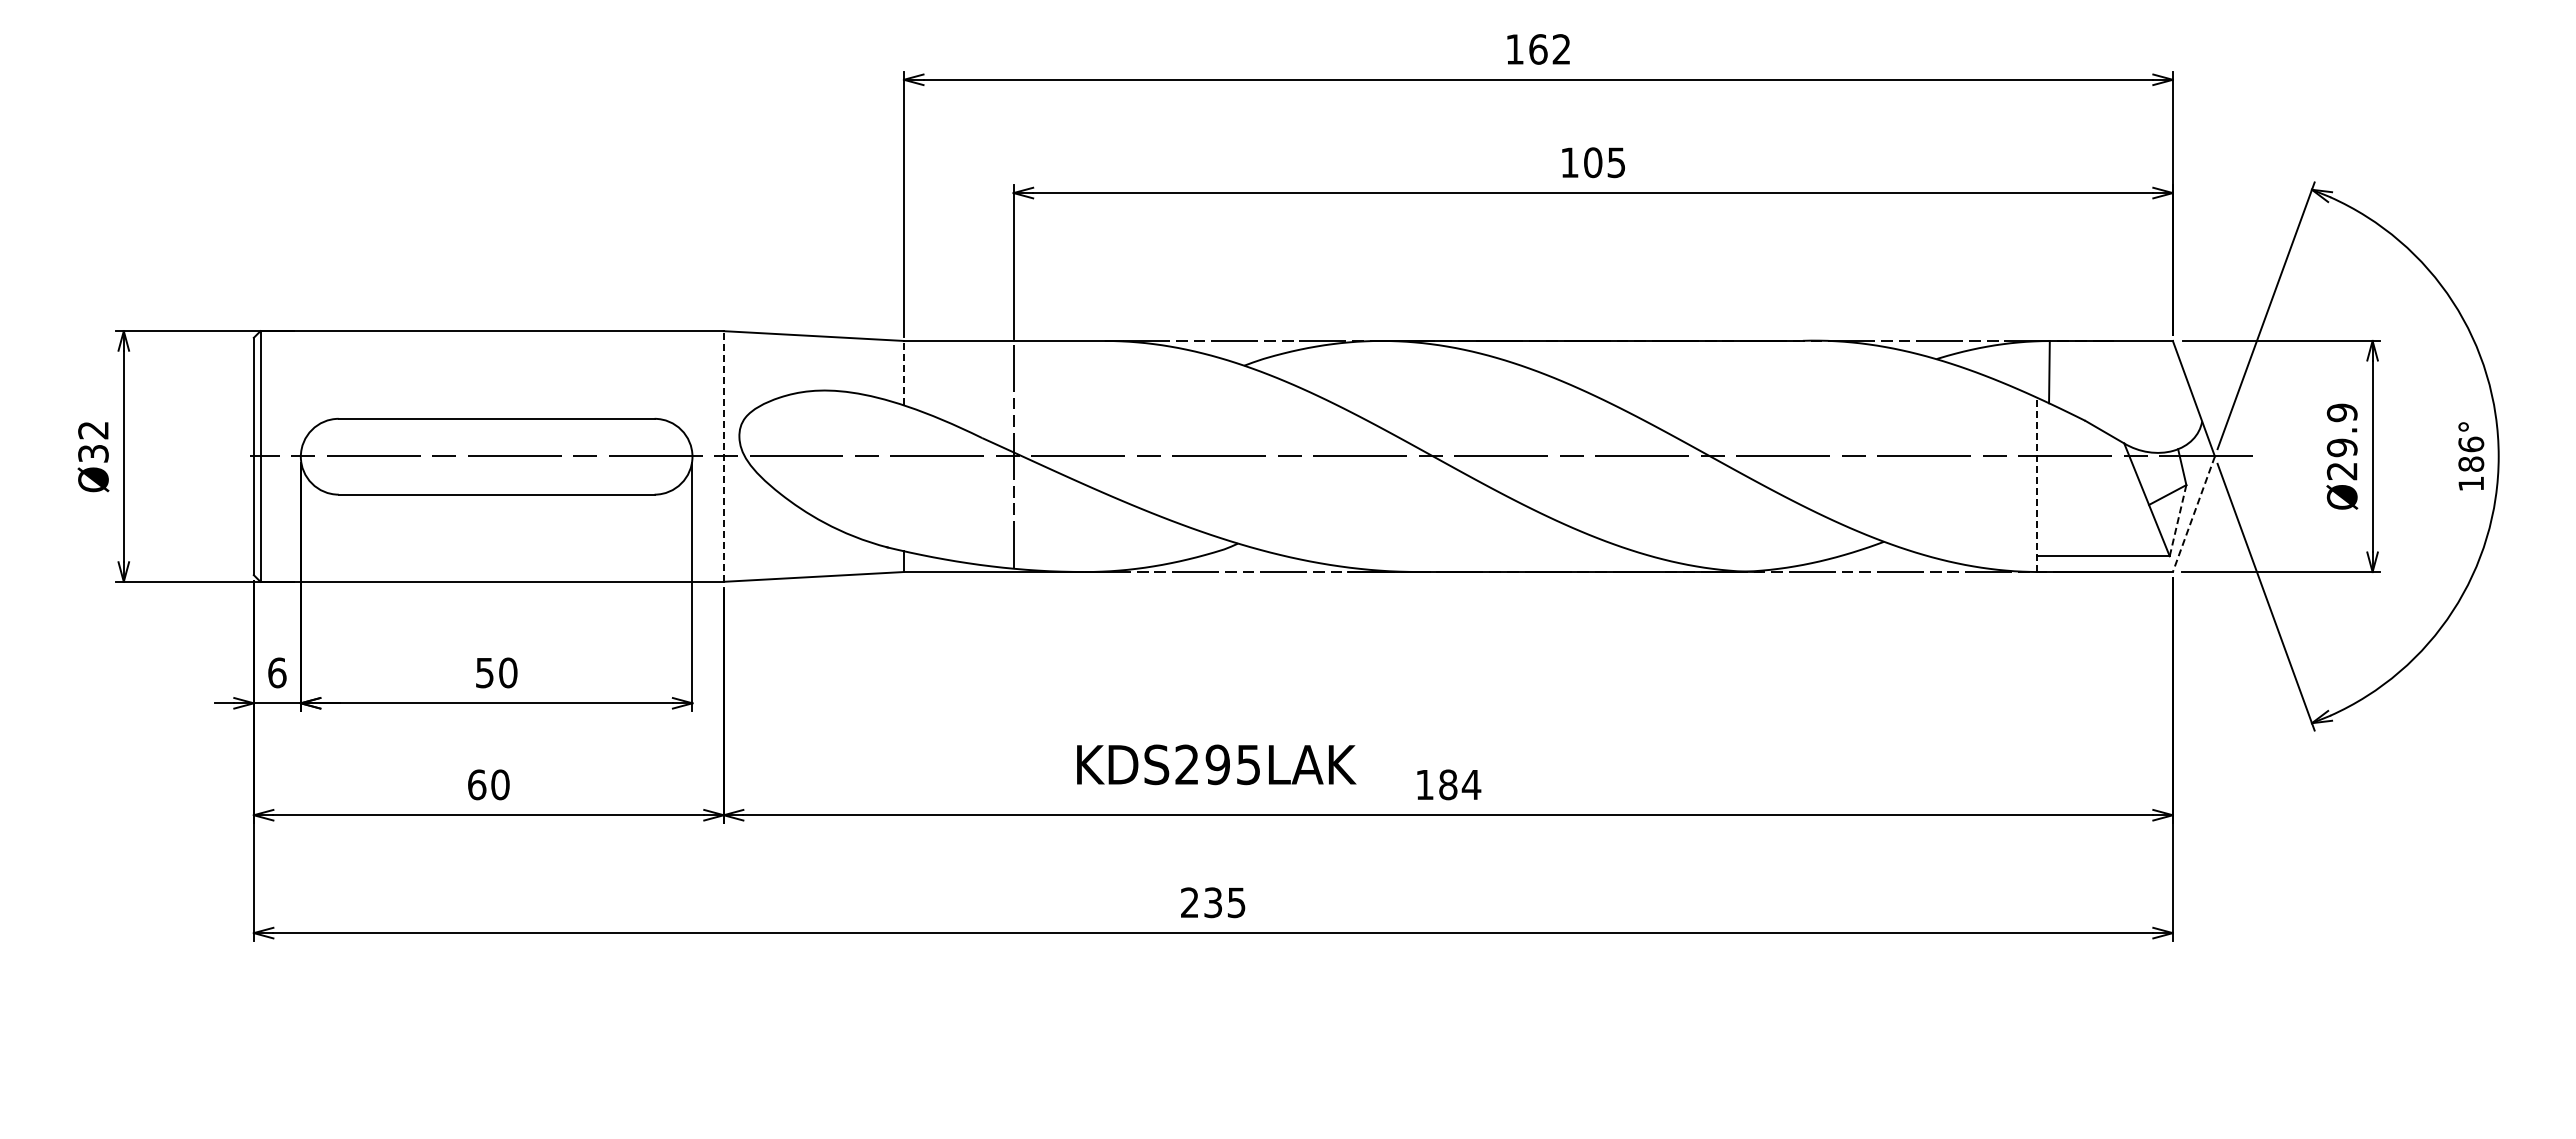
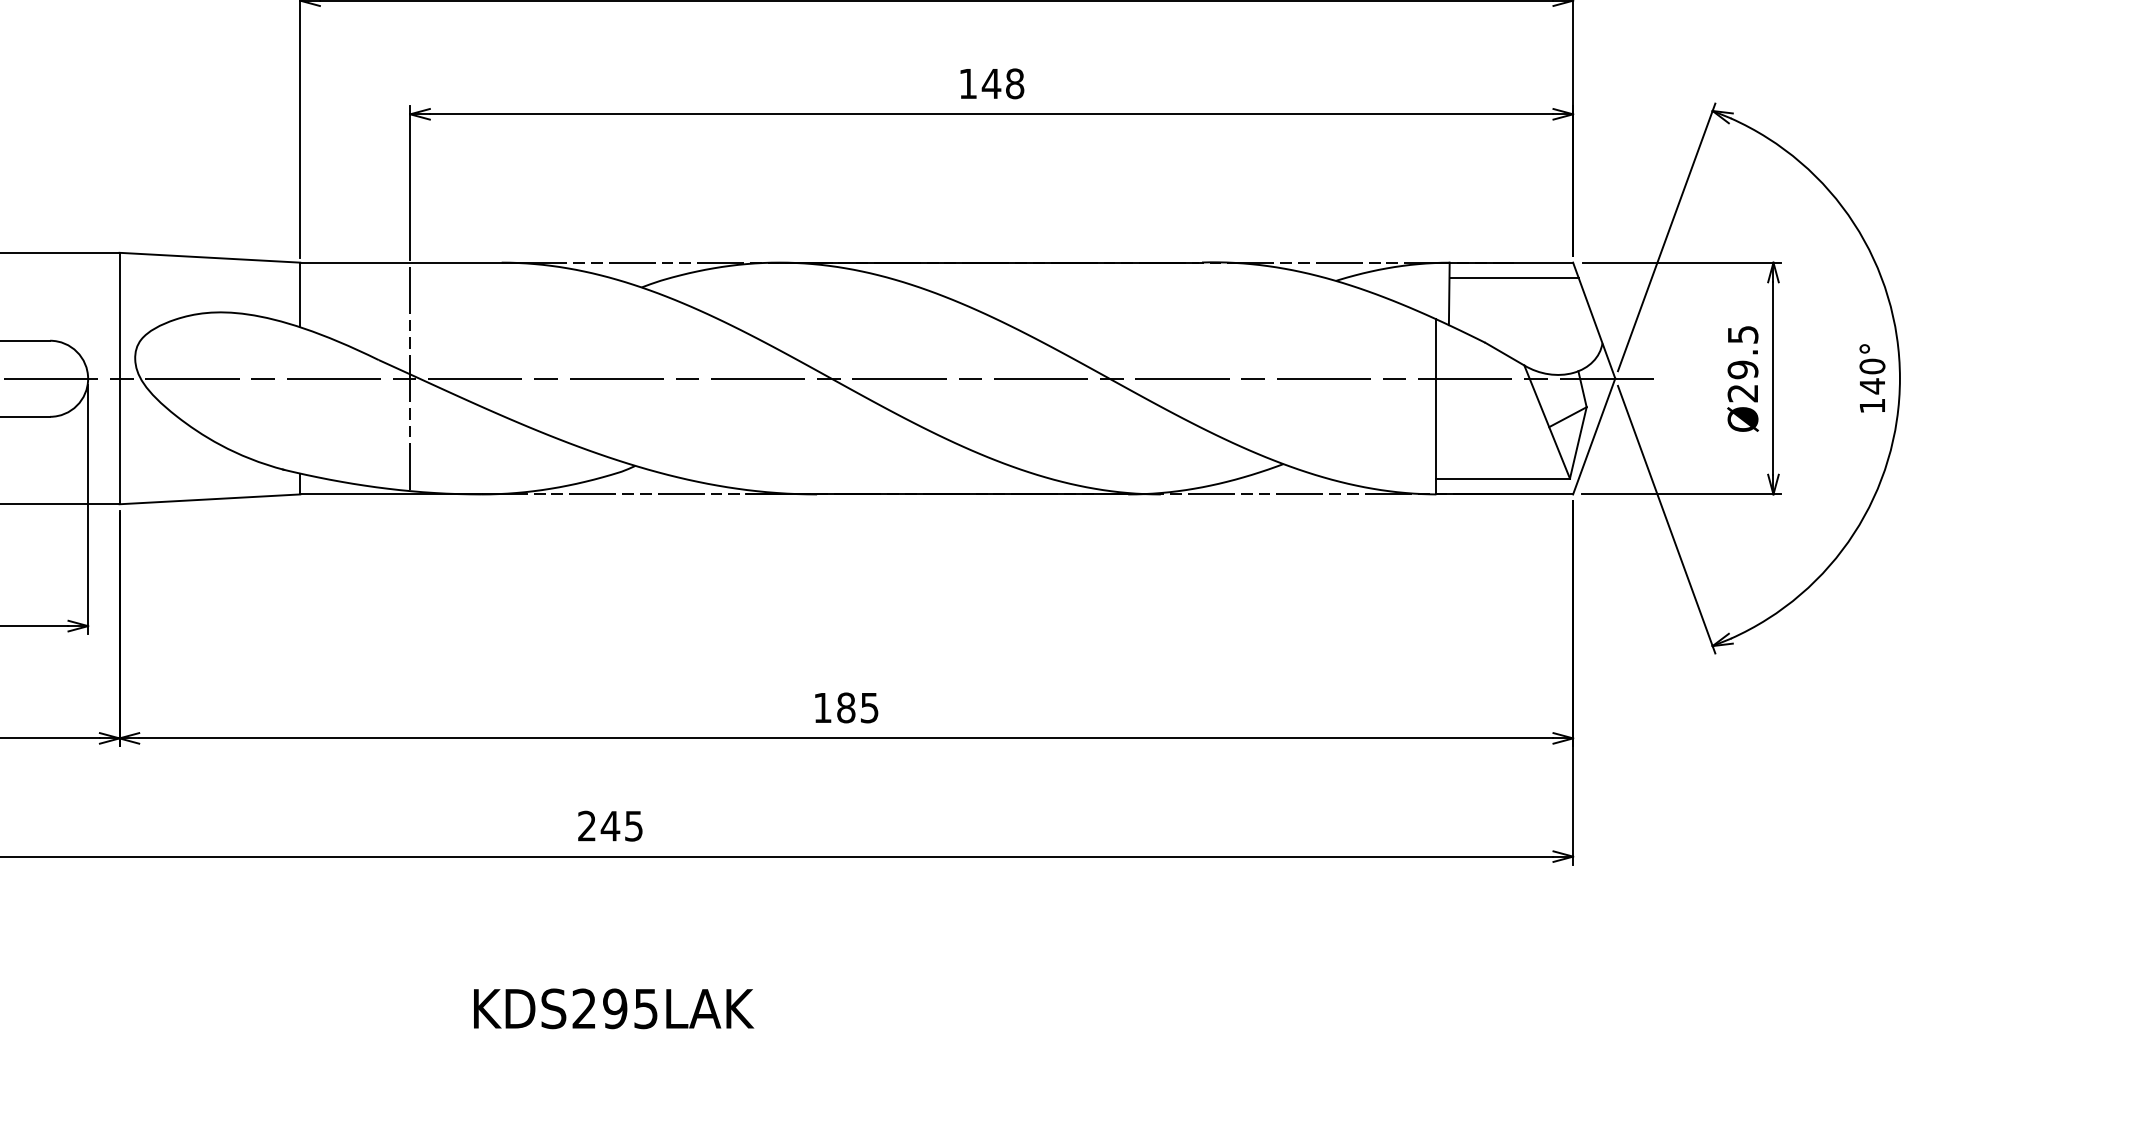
text: (1604, 162) -> (1002, 83), 105 -> 148
line: (2113, 356) -> (1513, 278), added
line: (903, 372) -> (299, 294), dashed -> solid
text: (2341, 412) -> (1742, 334), Ø29.9 -> Ø29.5
text: (2471, 454) -> (1872, 376), 186° -> 140°
line: (723, 456) -> (119, 378), dashed -> solid
line: (2036, 484) -> (1436, 406), dashed -> solid
line: (2193, 514) -> (1593, 436), dashed -> solid
line: (2178, 520) -> (1578, 442), dashed -> solid
text: (1216, 764) -> (613, 1008), moved
text: (1471, 785) -> (869, 708), 184 -> 185
text: (1212, 902) -> (609, 825), 235 -> 245

